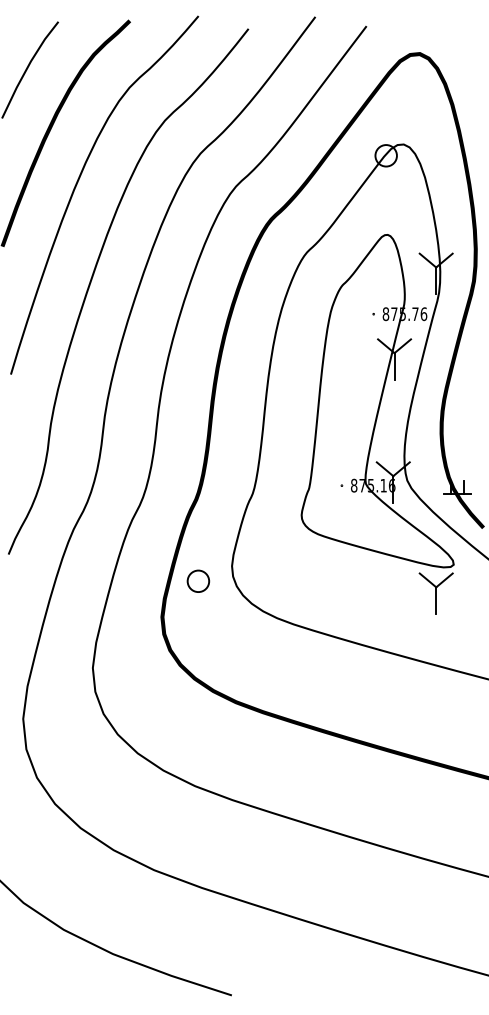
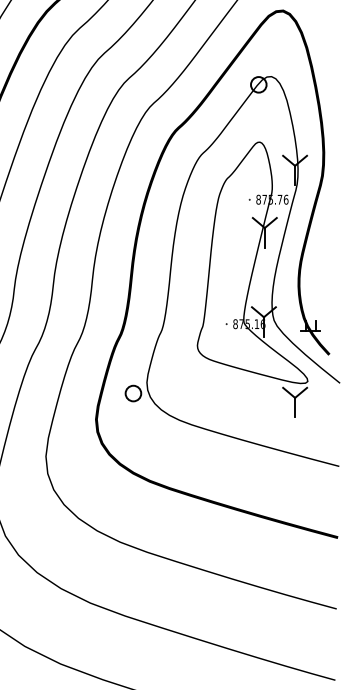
part: (198, 580) -> (133, 392), moved

